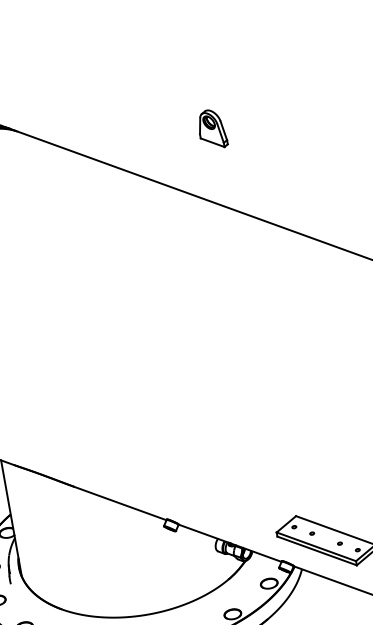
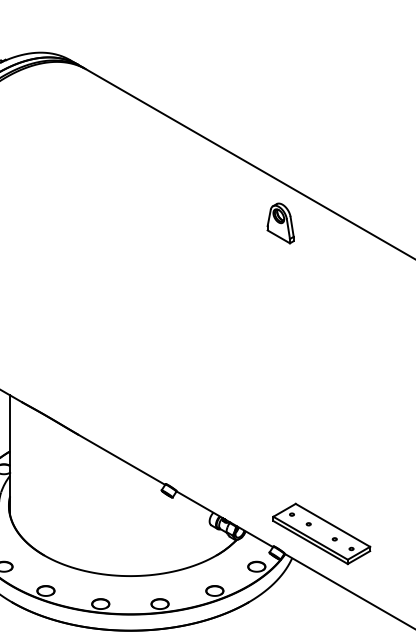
part: (211, 129) -> (280, 223), moved

